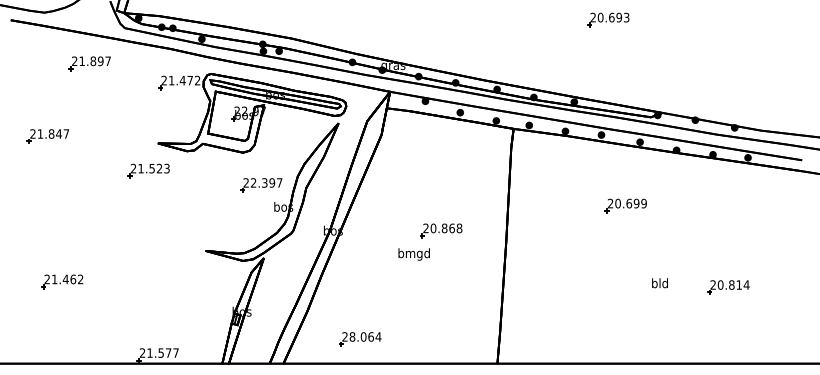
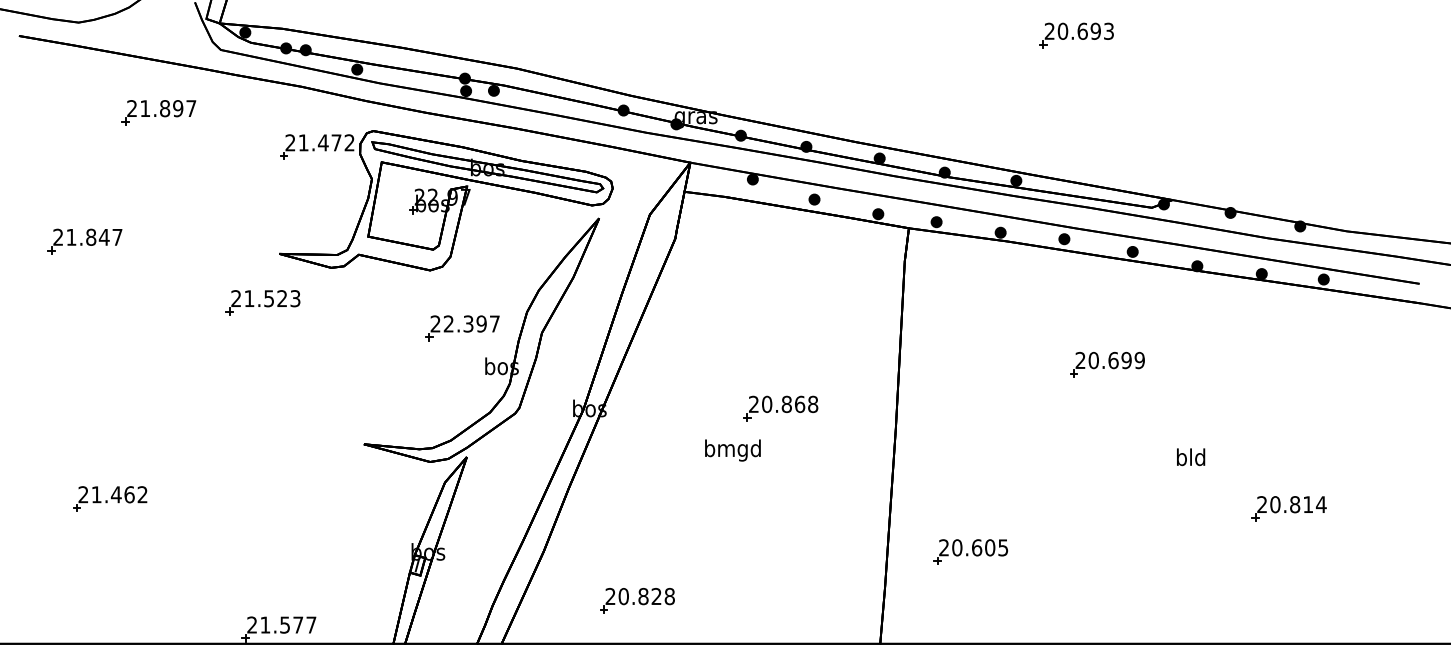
text: (659, 283) -> (1190, 457), moved
part: (548, 311) -> (970, 551), added
text: (365, 336) -> (646, 595), 28.064 -> 20.828

